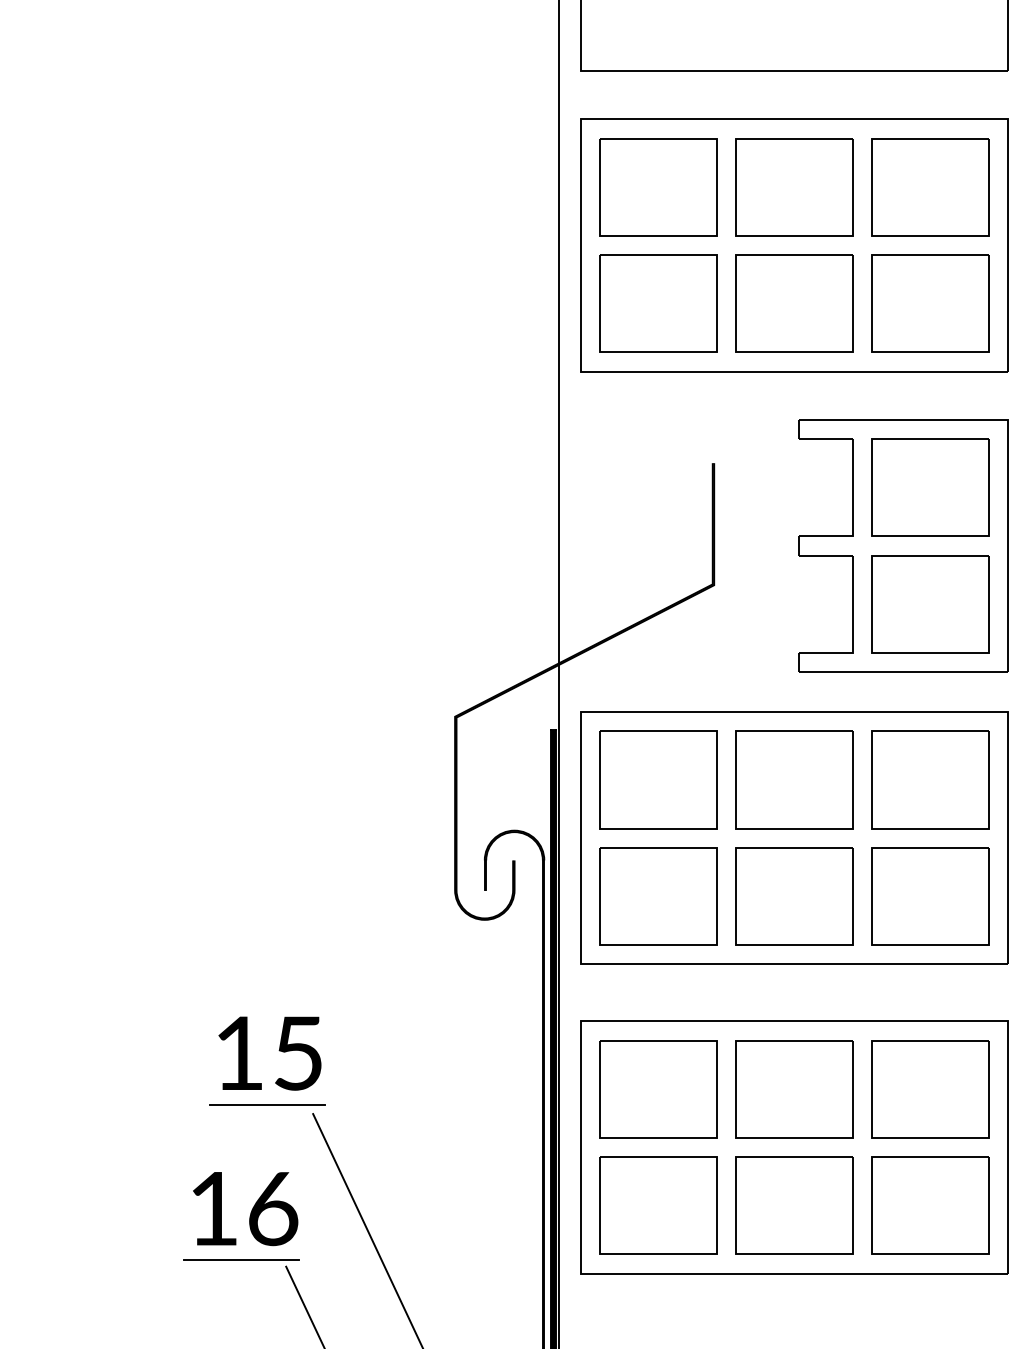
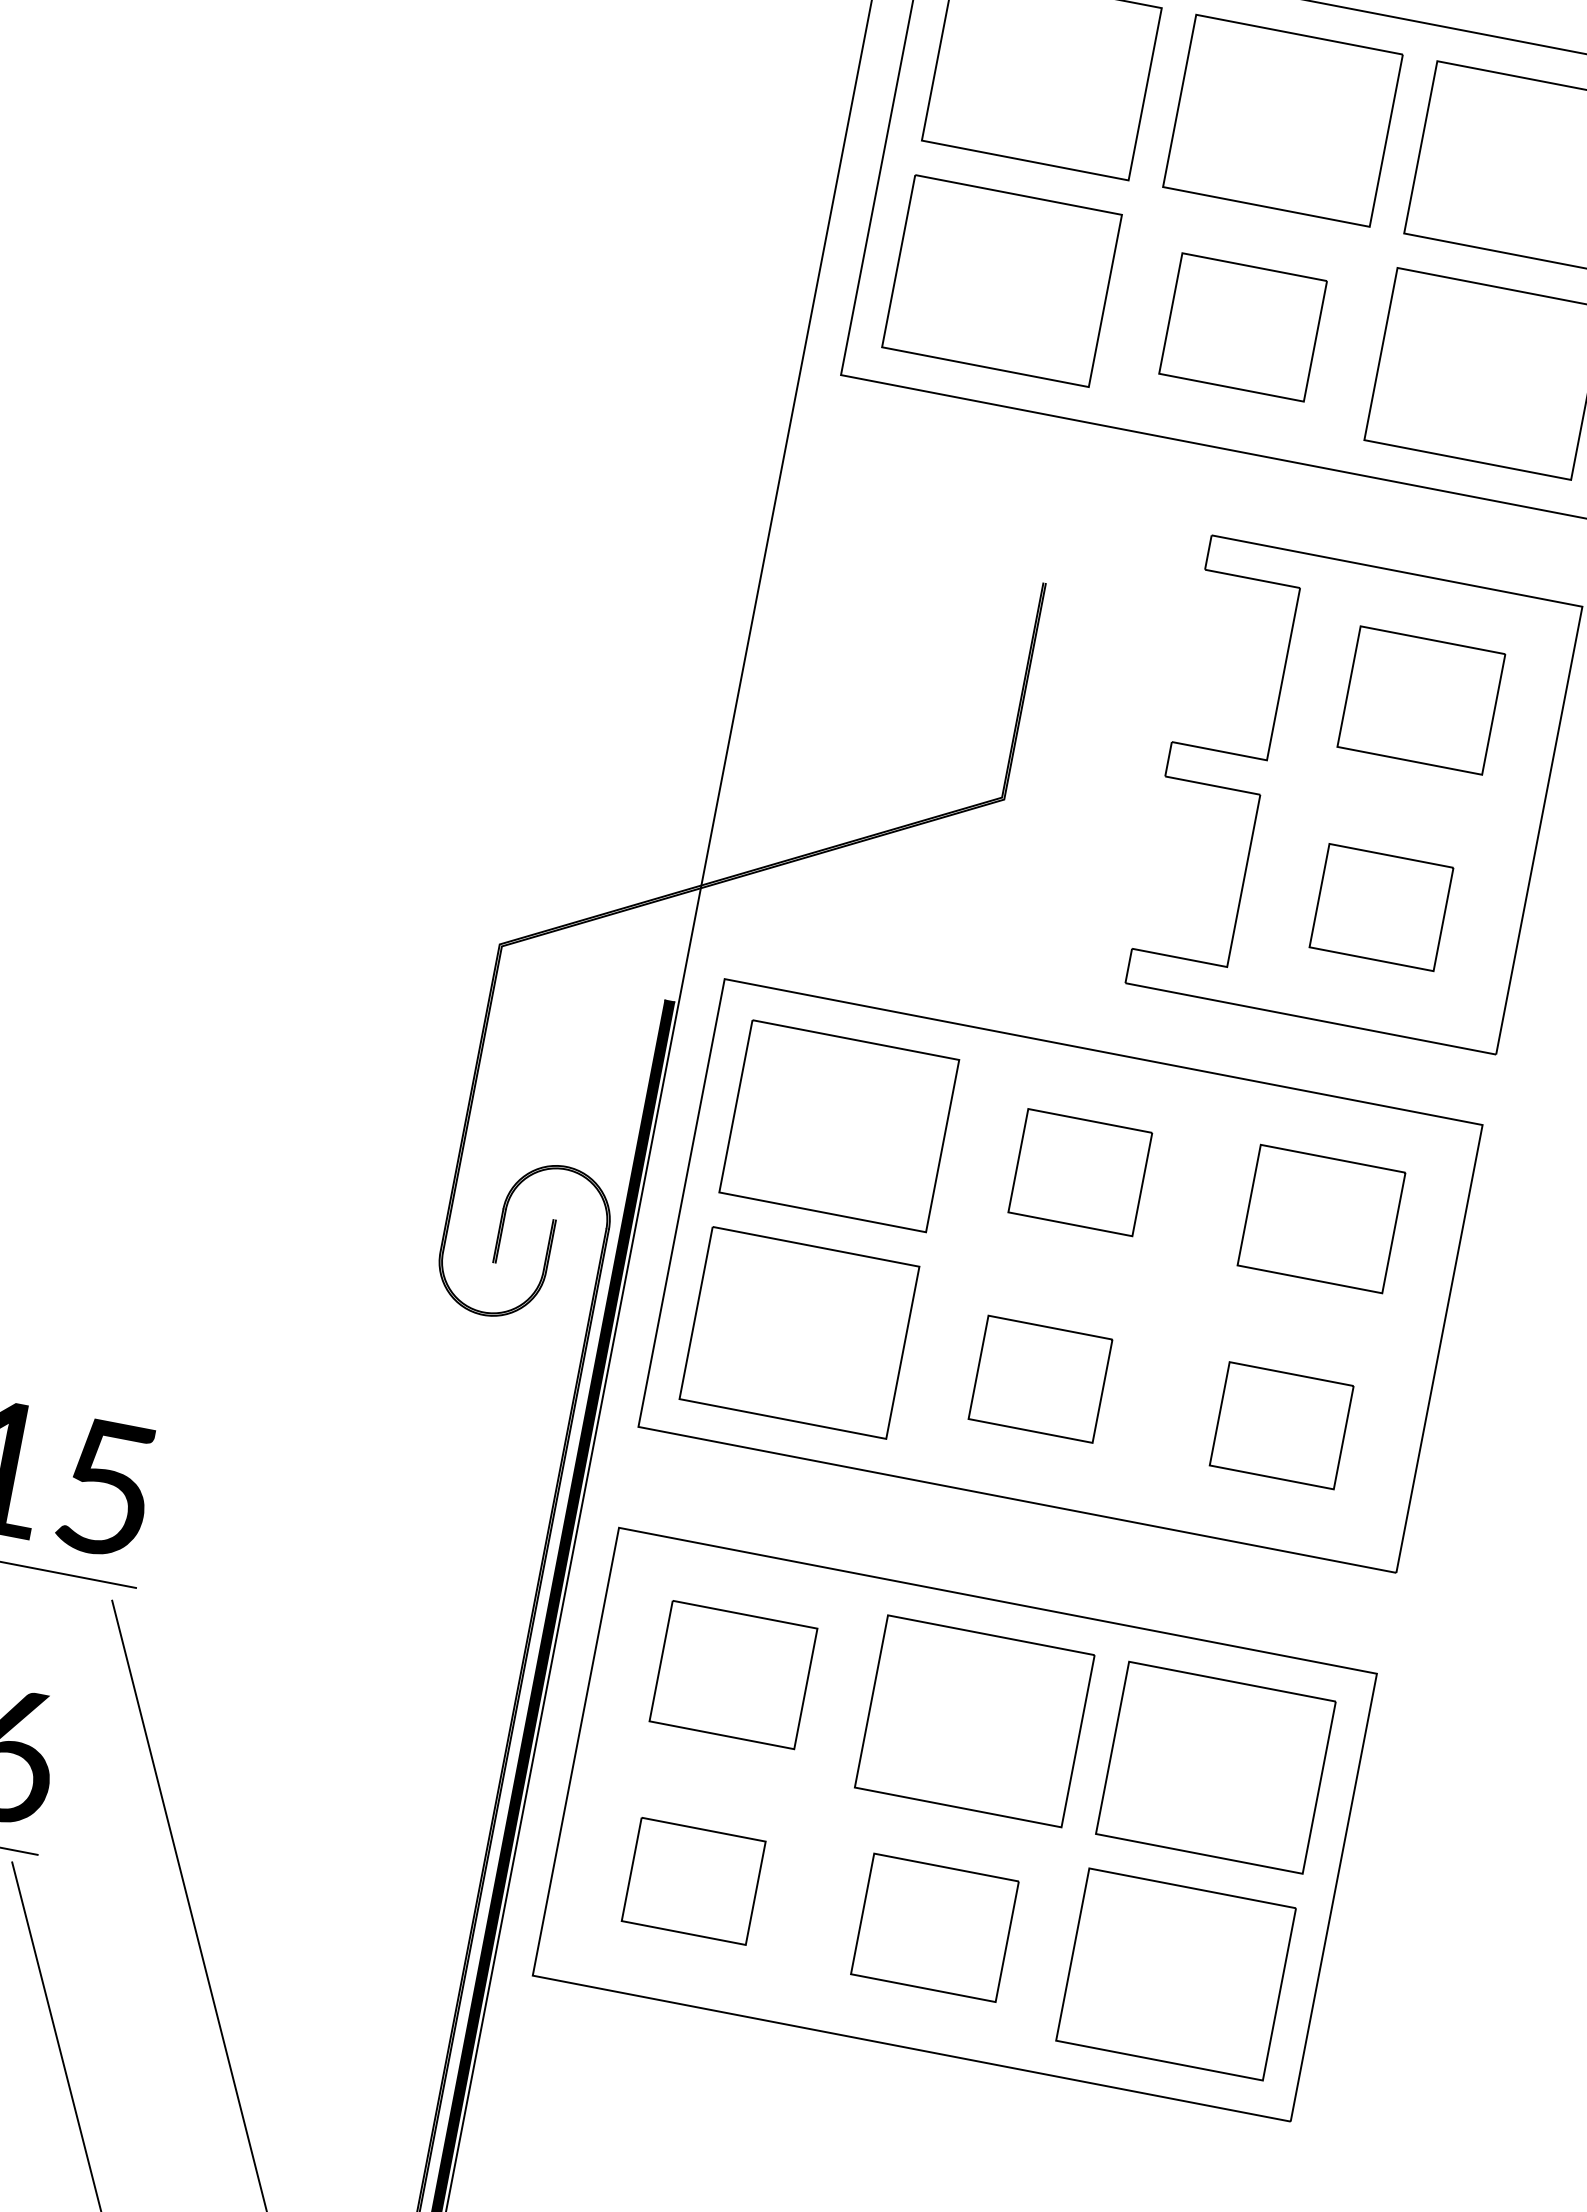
part: (794, 303) -> (1243, 327), size x0.7
part: (930, 487) -> (1421, 700), size x0.7
part: (930, 604) -> (1381, 907), size x0.6
part: (794, 779) -> (1080, 1171), size x0.6
part: (930, 779) -> (1321, 1218), size x0.7
part: (794, 896) -> (1040, 1379), size x0.6
part: (930, 896) -> (1281, 1425), size x0.6
part: (658, 1089) -> (733, 1675), size x0.7
part: (658, 1205) -> (693, 1880), size x0.6
part: (794, 1205) -> (934, 1927), size x0.7

